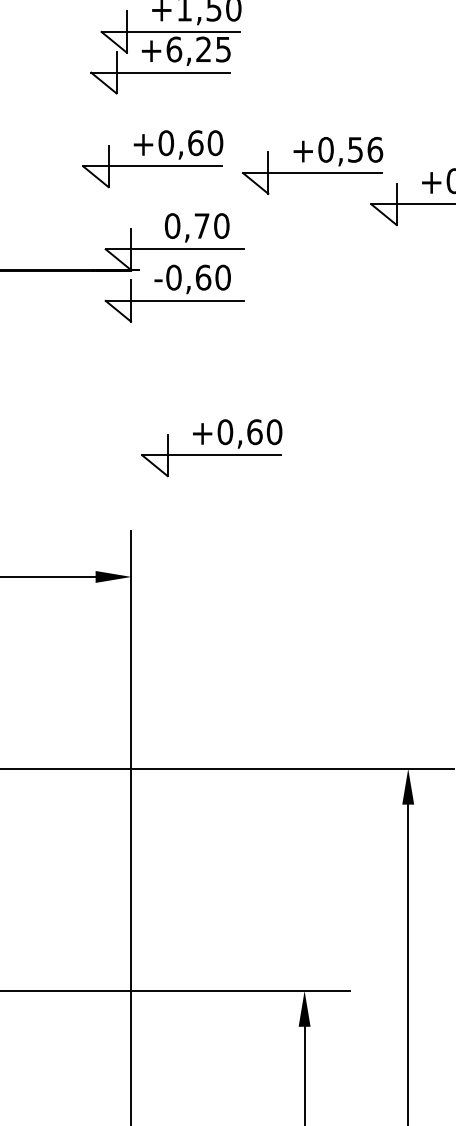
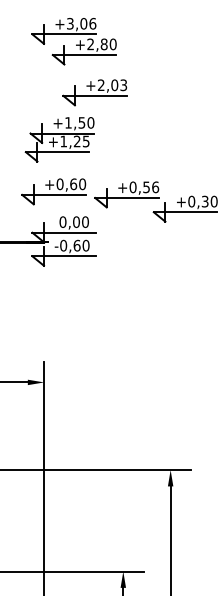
text: (173, 49) -> (63, 141), +6,25 -> +1,25
text: (202, 224) -> (76, 221), 0,70 -> 0,00
part: (210, 447) -> (80, 323), removed

